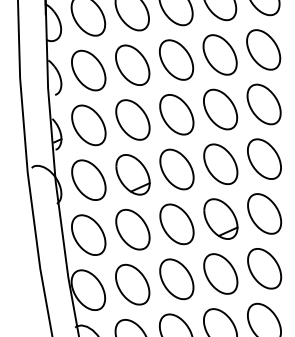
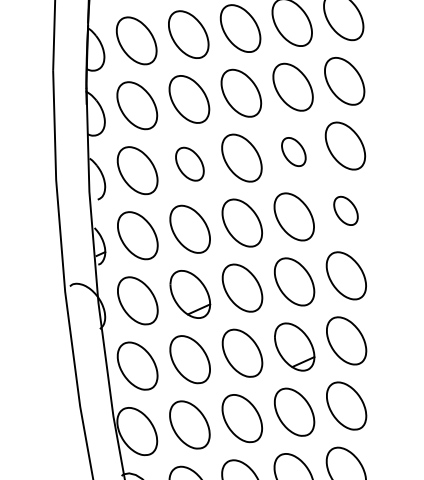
part: (219, 54) -> (293, 151), size x0.6
part: (132, 64) -> (189, 163), size x0.7
part: (263, 104) -> (345, 210), size x0.6

